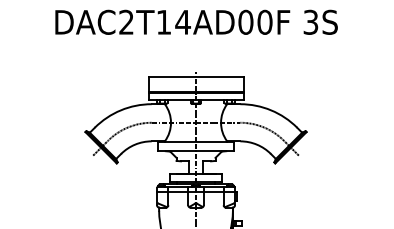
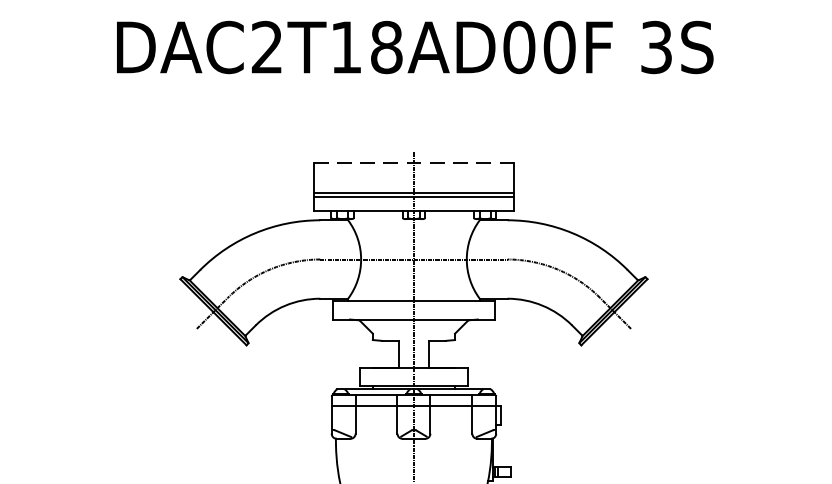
text: (182, 21) -> (385, 45), DAC2T14AD00F -> DAC2T18AD00F
line: (196, 76) -> (414, 161), solid -> dashed

